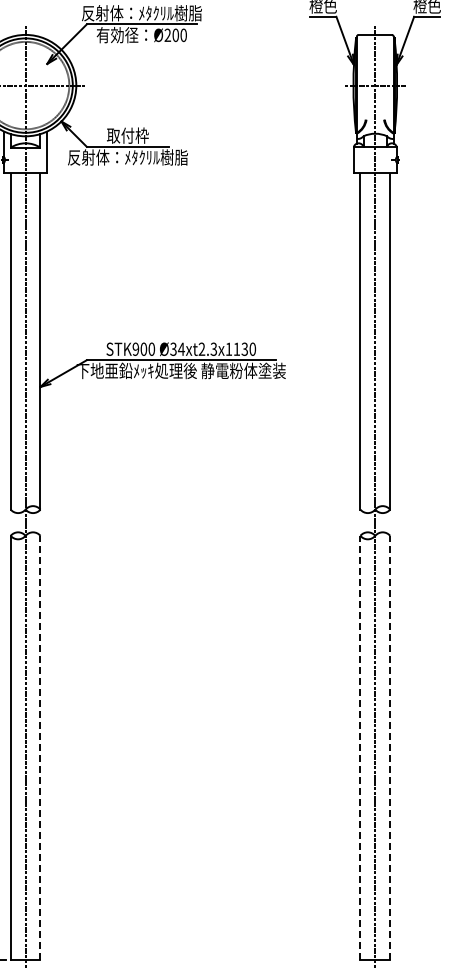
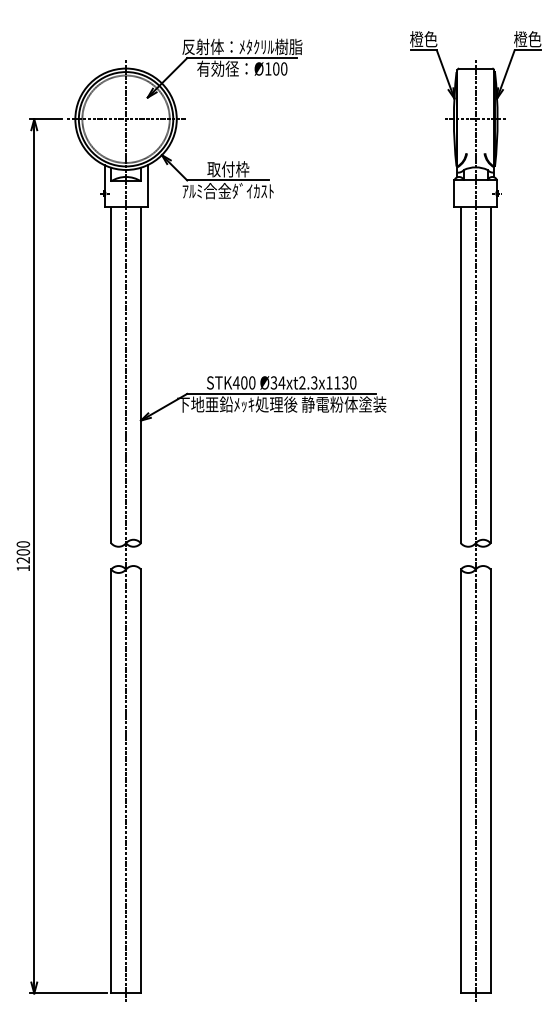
text: (168, 34) -> (268, 68), Ø200 -> Ø100
text: (128, 157) -> (228, 191), 反射体：ﾒﾀｸﾘﾙ樹脂 -> ｱﾙﾐ合金ﾀﾞｲｶｽﾄ
text: (135, 348) -> (235, 382), STK900 -> STK400
line: (40, 747) -> (140, 781), dashed -> solid
line: (360, 747) -> (460, 781), dashed -> solid
line: (390, 747) -> (490, 781), dashed -> solid

